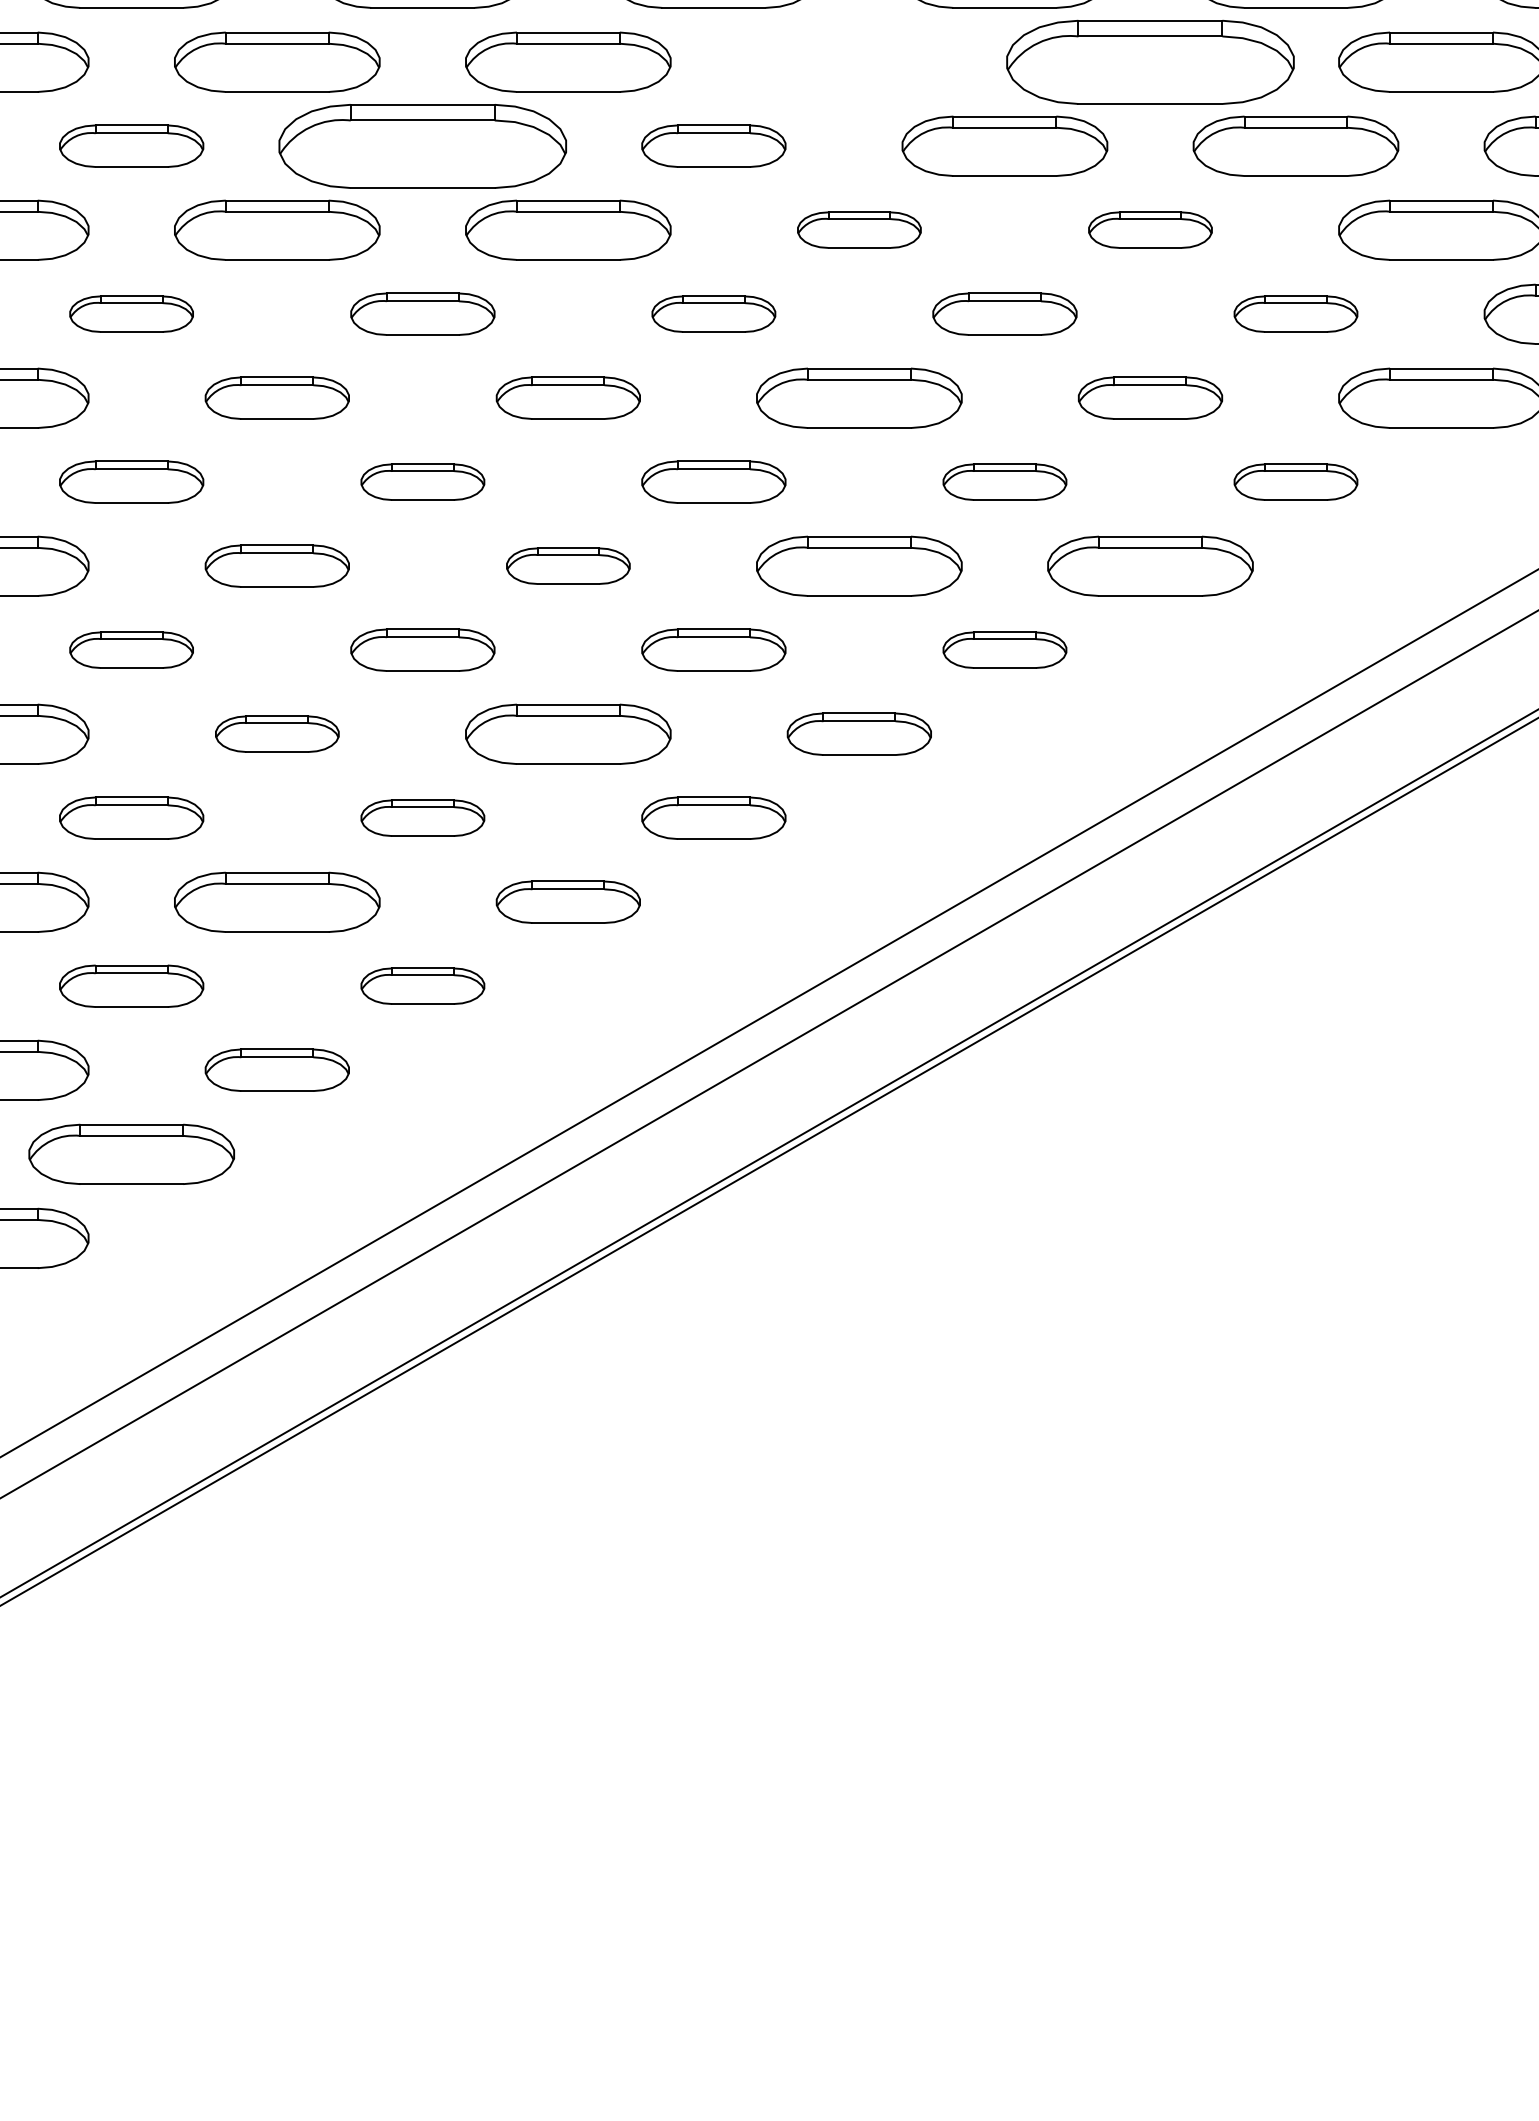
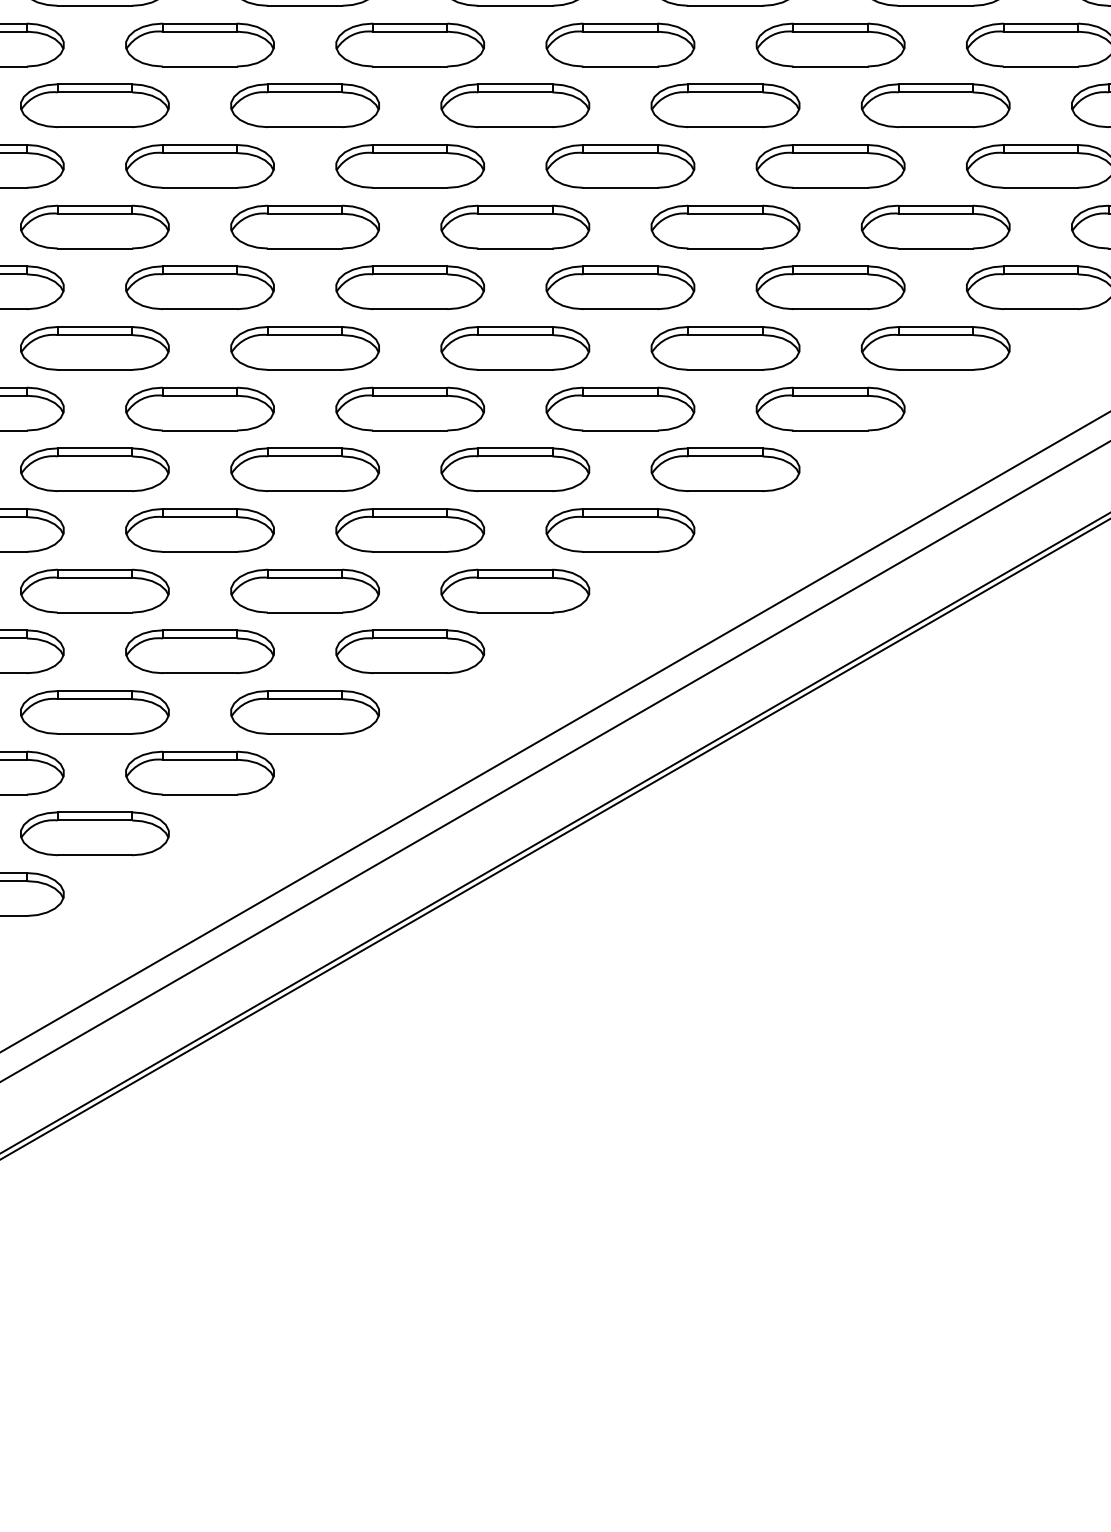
part: (859, 61) -> (620, 44), added
part: (1150, 61) -> (830, 44), size x0.71
part: (131, 145) -> (94, 105), size x1.43
part: (422, 145) -> (304, 105), size x0.71
part: (713, 145) -> (515, 105), size x1.43
part: (859, 229) -> (620, 165), size x1.67
part: (1150, 229) -> (830, 165), size x1.67
part: (131, 313) -> (94, 226), size x1.67
part: (422, 313) -> (304, 226), size x1.43
part: (713, 313) -> (515, 226), size x1.67
part: (1004, 313) -> (725, 226), size x1.43
part: (1295, 313) -> (935, 226), size x1.67
part: (277, 397) -> (200, 287), size x1.43
part: (568, 397) -> (410, 287), size x1.43
part: (1150, 397) -> (830, 287), size x1.43
part: (131, 481) -> (94, 347), size x1.43
part: (422, 481) -> (304, 347), size x1.67
part: (713, 481) -> (515, 347), size x1.43
part: (1004, 481) -> (725, 347), size x1.67
part: (1295, 481) -> (935, 347), size x1.67
part: (277, 565) -> (200, 408), size x1.43
part: (568, 565) -> (410, 408), size x1.67
part: (131, 649) -> (94, 469), size x1.67
part: (422, 649) -> (304, 469), size x1.43
part: (713, 649) -> (515, 469), size x1.43
part: (1004, 649) -> (725, 469), size x1.67
part: (277, 733) -> (200, 529), size x1.67
part: (859, 733) -> (620, 529), size x1.43
part: (131, 817) -> (94, 590), size x1.43
part: (422, 817) -> (304, 590), size x1.67
part: (713, 817) -> (515, 590), size x1.43
part: (568, 901) -> (410, 651), size x1.43
part: (131, 985) -> (94, 711), size x1.43
part: (422, 985) -> (304, 711), size x1.67
part: (277, 1069) -> (200, 772), size x1.43

